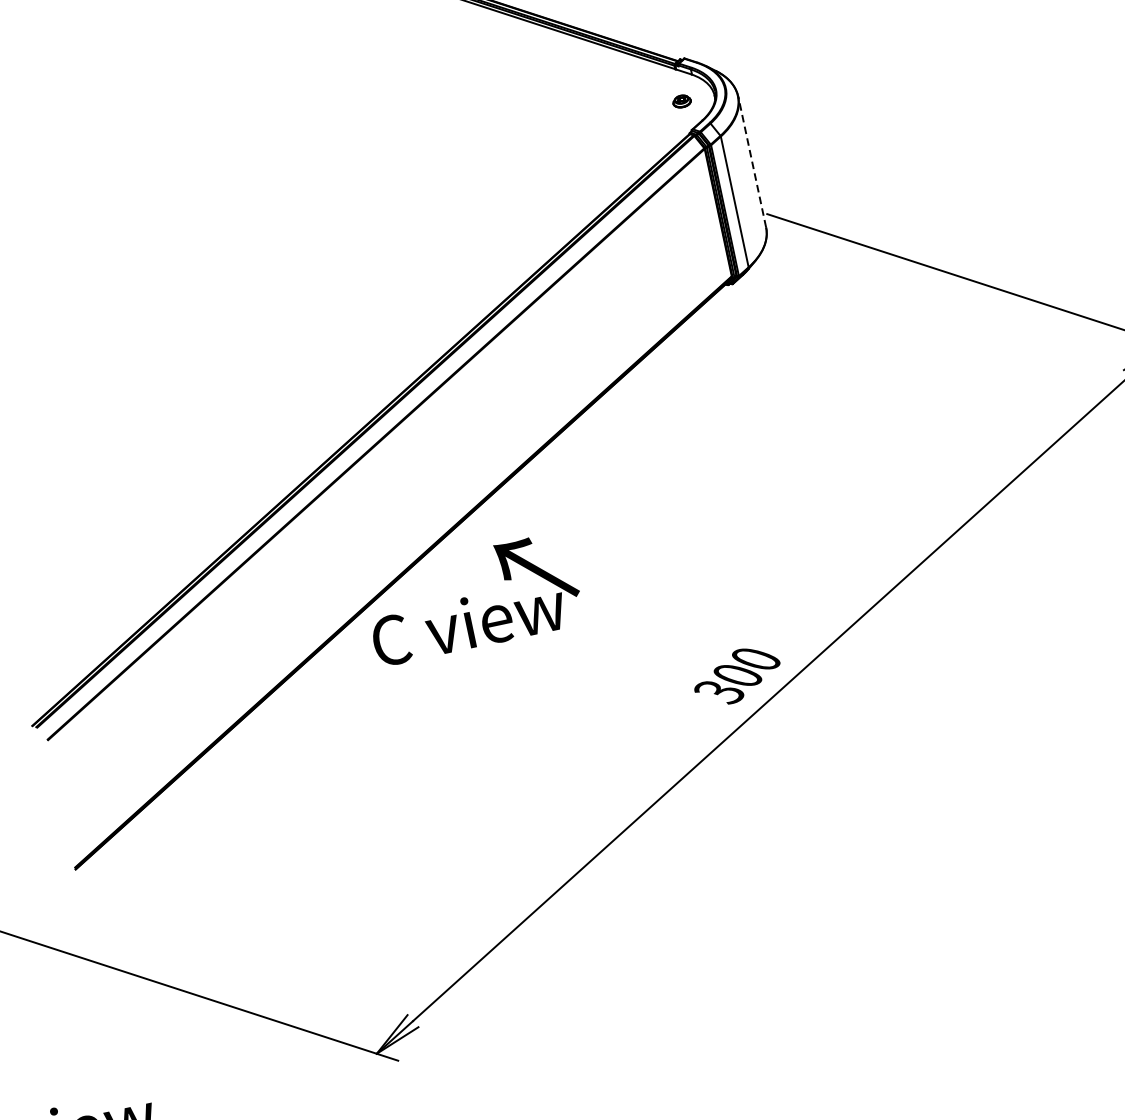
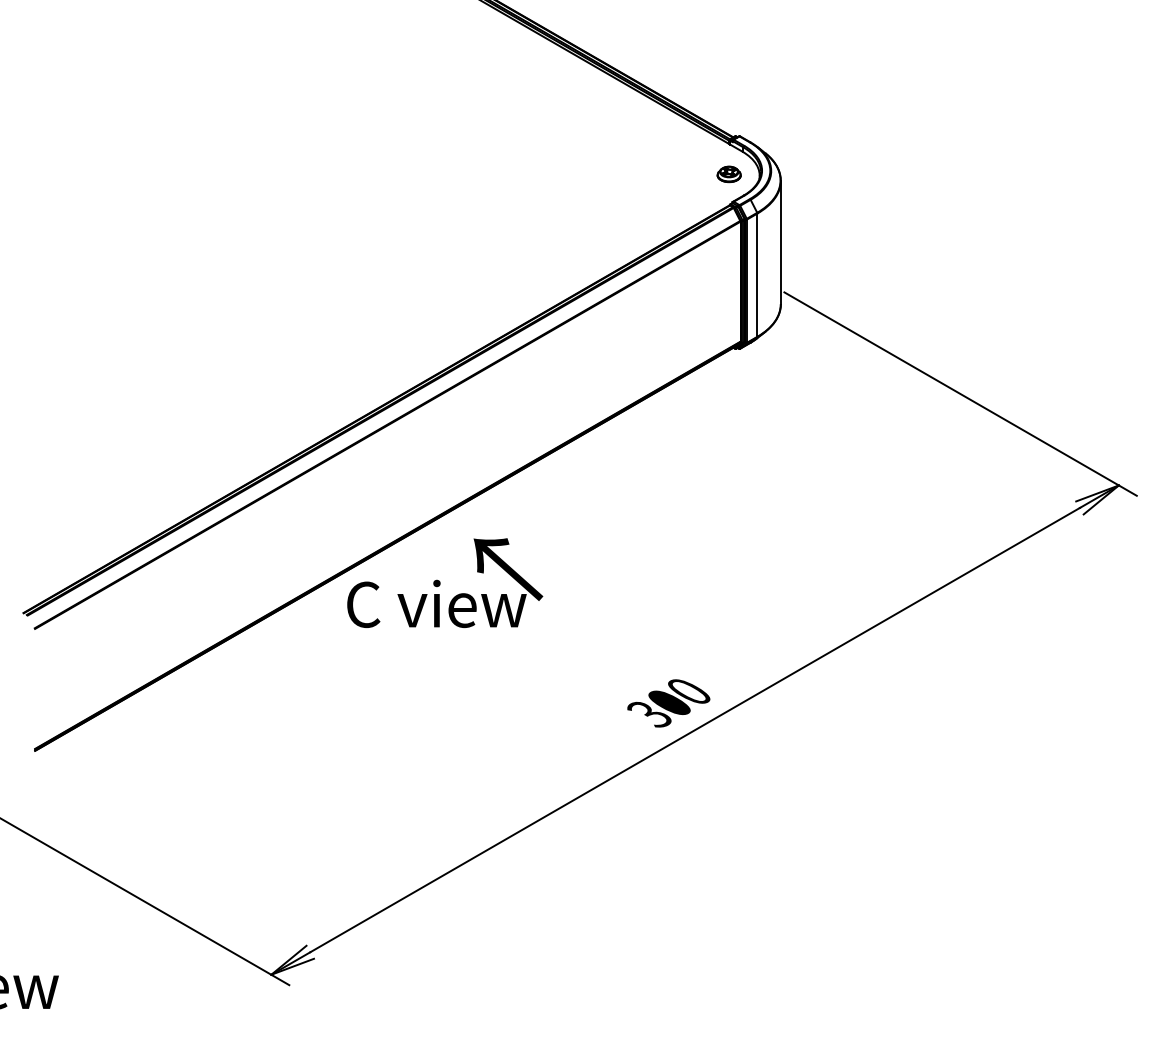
part: (681, 101) -> (728, 174), size x1.43
line: (751, 162) -> (780, 242), dashed -> solid

